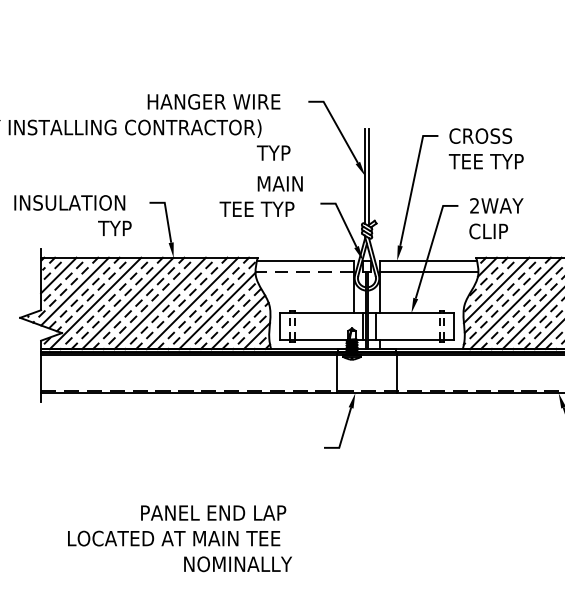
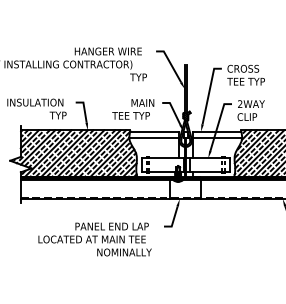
text: (261, 196) -> (133, 109), moved
line: (305, 271) -> (154, 137), dashed -> solid
text: (178, 538) -> (94, 239), moved

